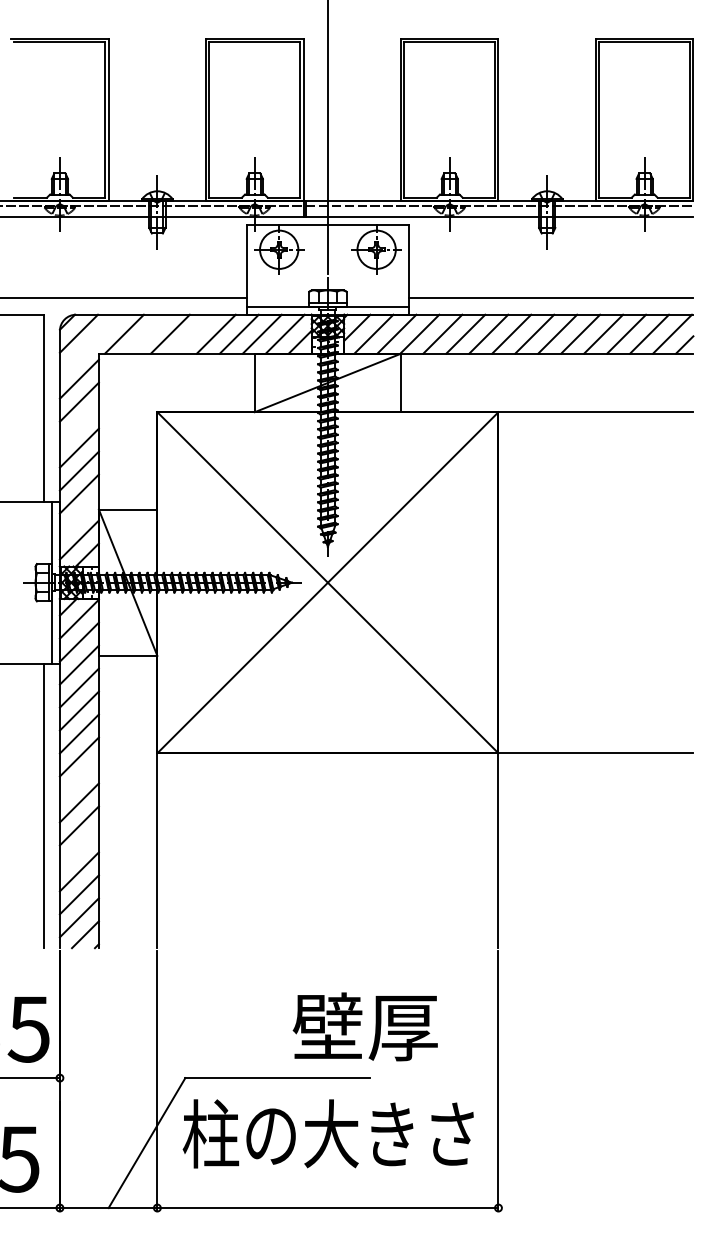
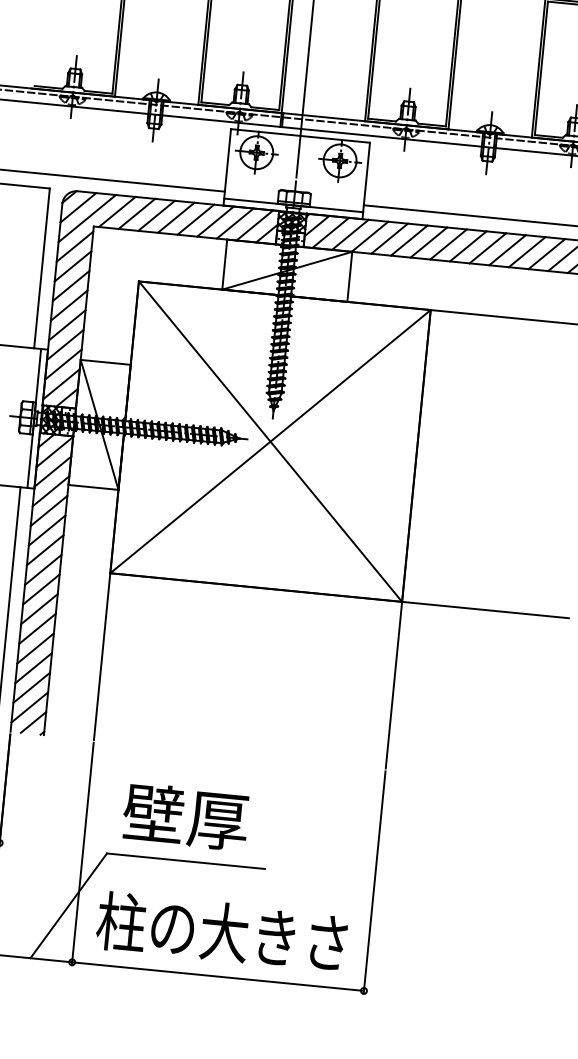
line: (146, 333) -> (136, 213), added
line: (192, 333) -> (175, 217), added
line: (89, 344) -> (86, 217), added
line: (78, 424) -> (70, 285), added
line: (78, 516) -> (62, 364), added
line: (78, 779) -> (40, 589), added
line: (78, 848) -> (34, 648), added
text: (364, 1026) -> (185, 816), moved
text: (327, 1133) -> (221, 931), moved

